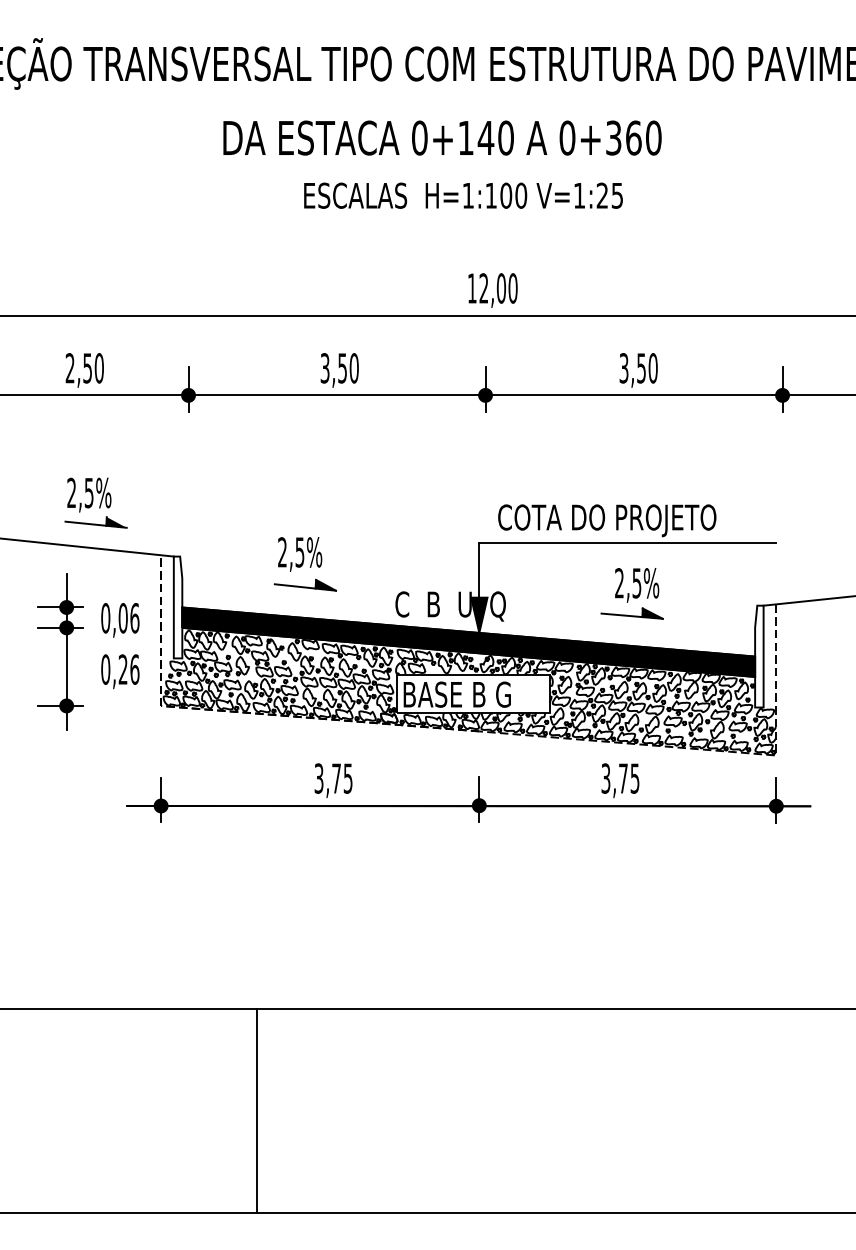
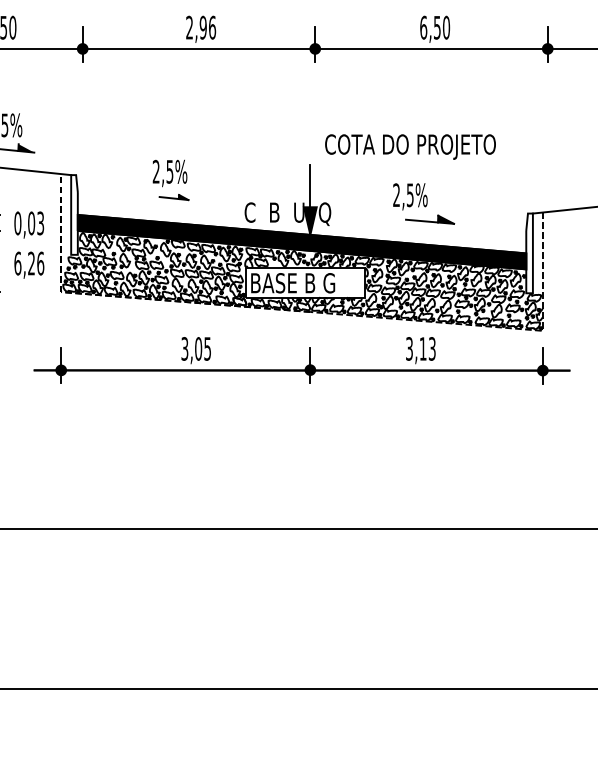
text: (339, 368) -> (200, 27), 3,50 -> 2,96
text: (623, 368) -> (423, 27), 3,50 -> 6,50
line: (627, 543) -> (426, 164), removed
part: (304, 584) -> (173, 196), size x0.6
text: (637, 585) -> (410, 196), moved
text: (134, 618) -> (40, 223), 0,06 -> 0,03
text: (105, 669) -> (17, 263), 0,26 -> 6,26
text: (336, 778) -> (198, 348), 3,75 -> 3,05
text: (629, 778) -> (427, 348), 3,75 -> 3,13
line: (257, 1110) -> (136, 608), removed

